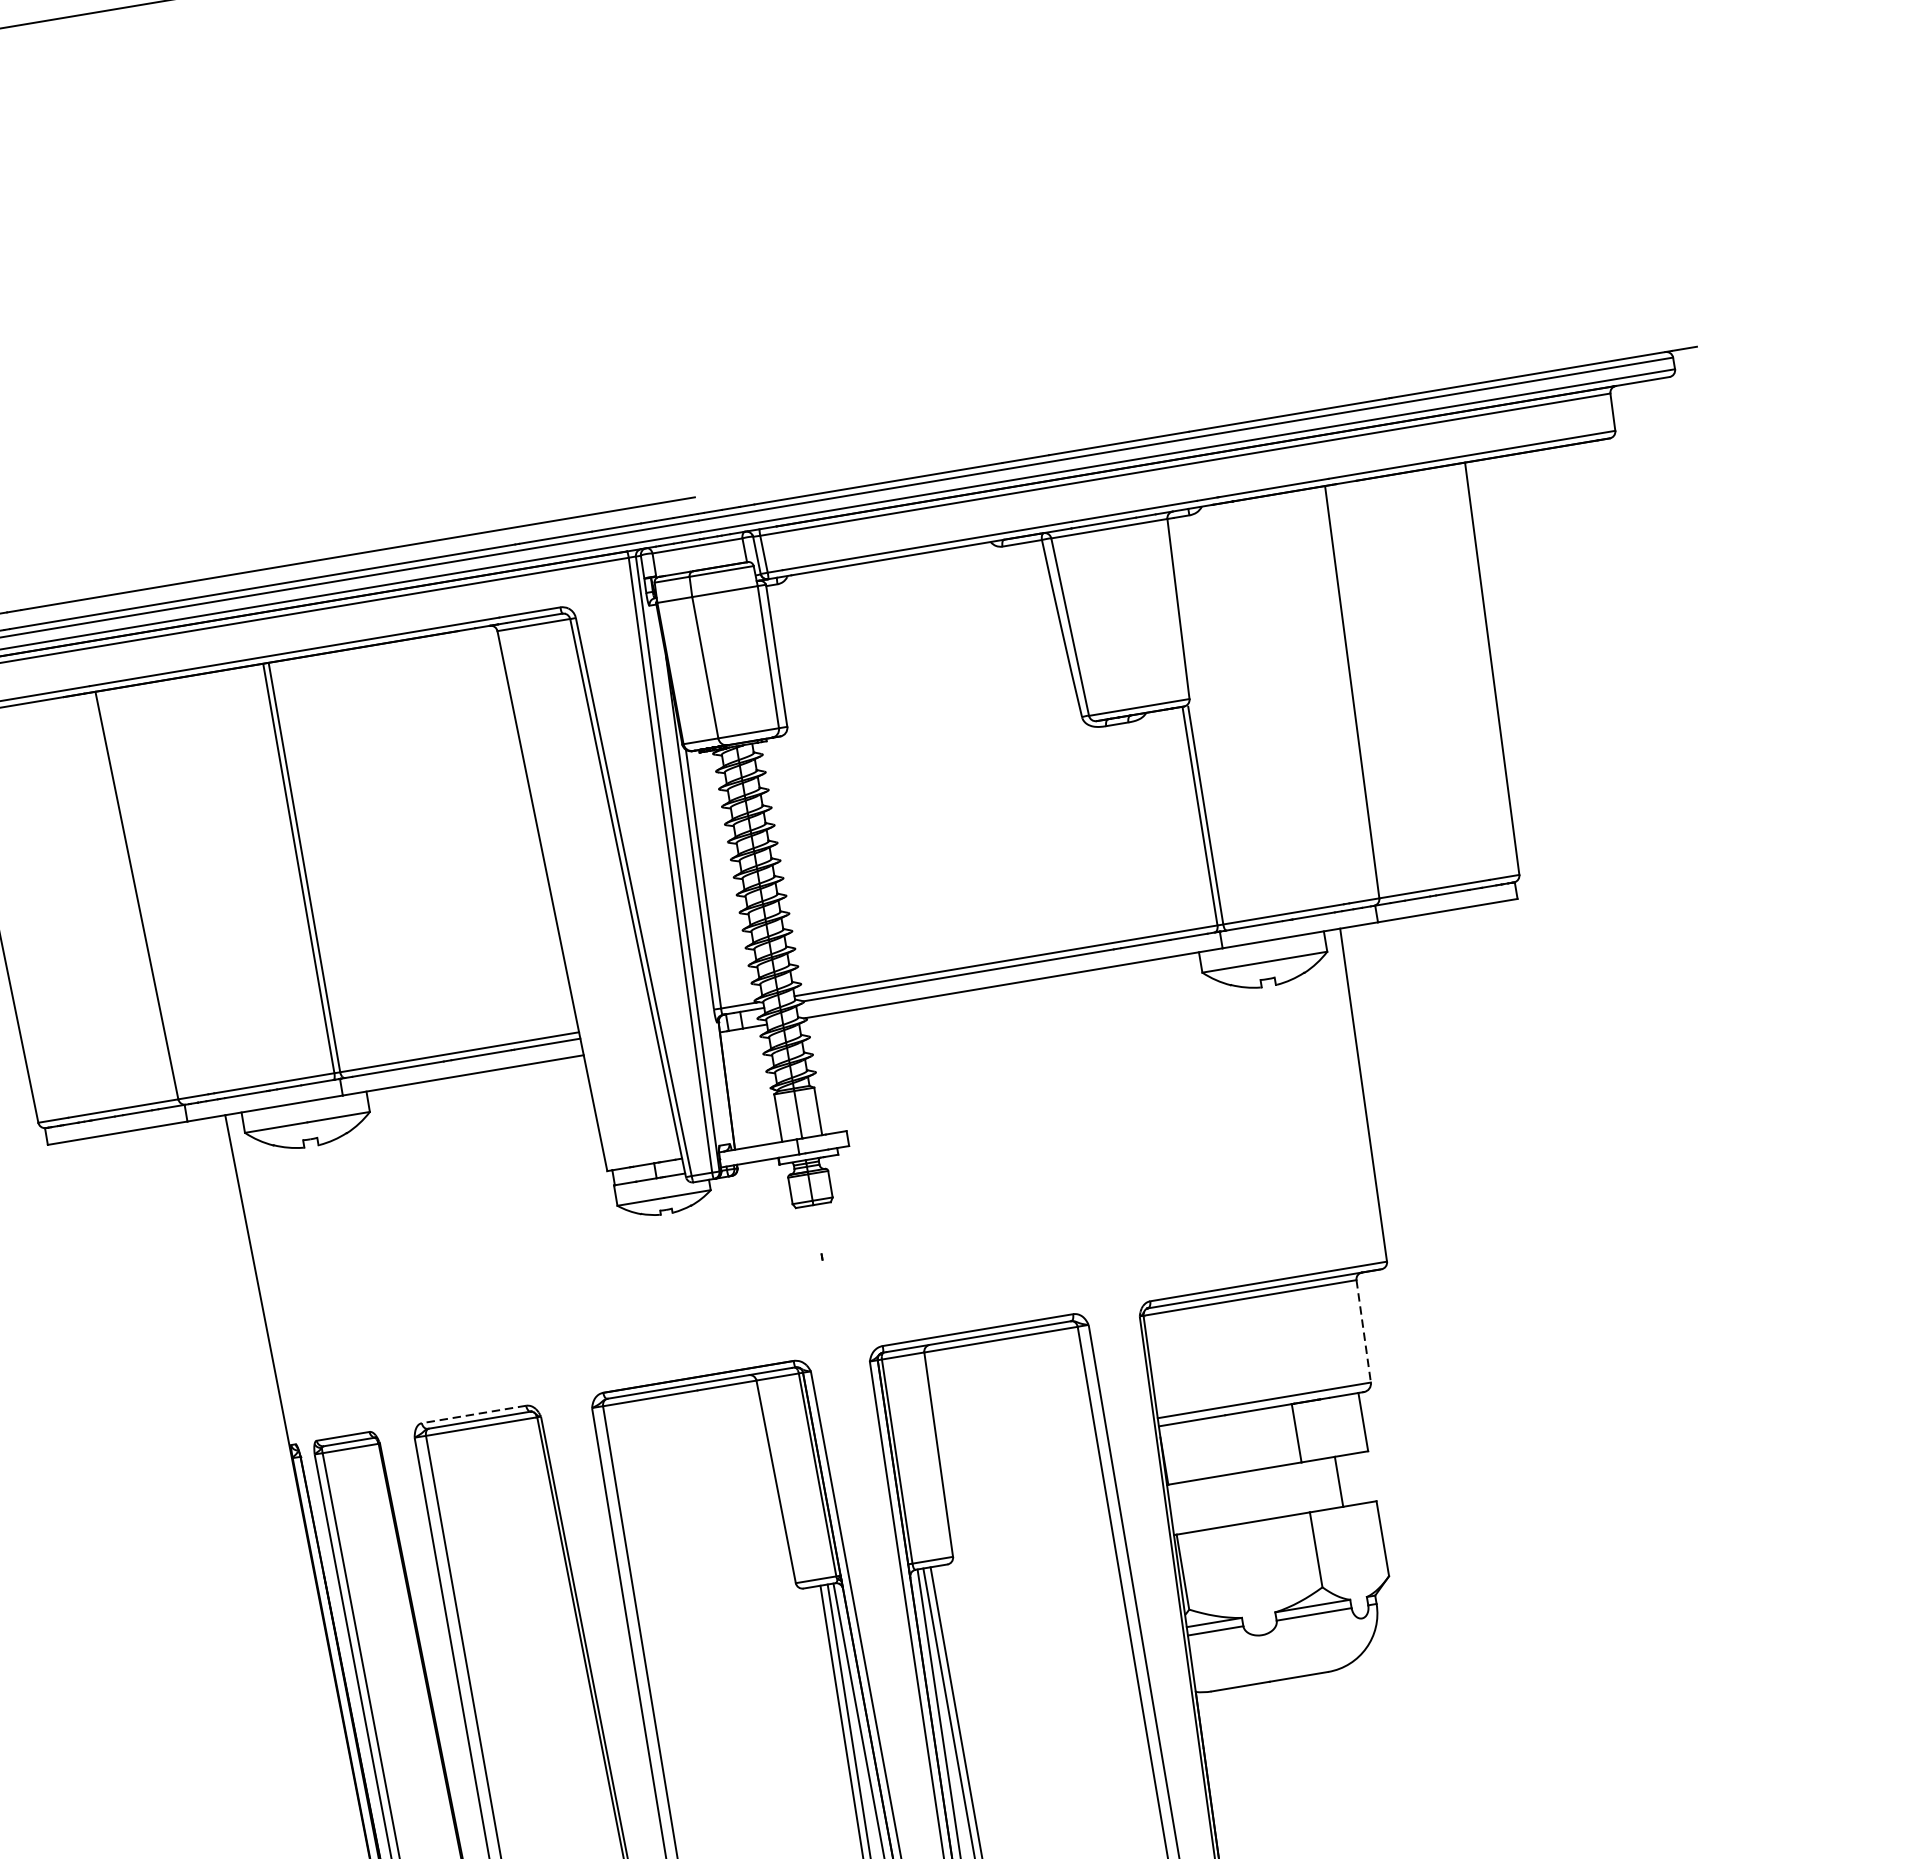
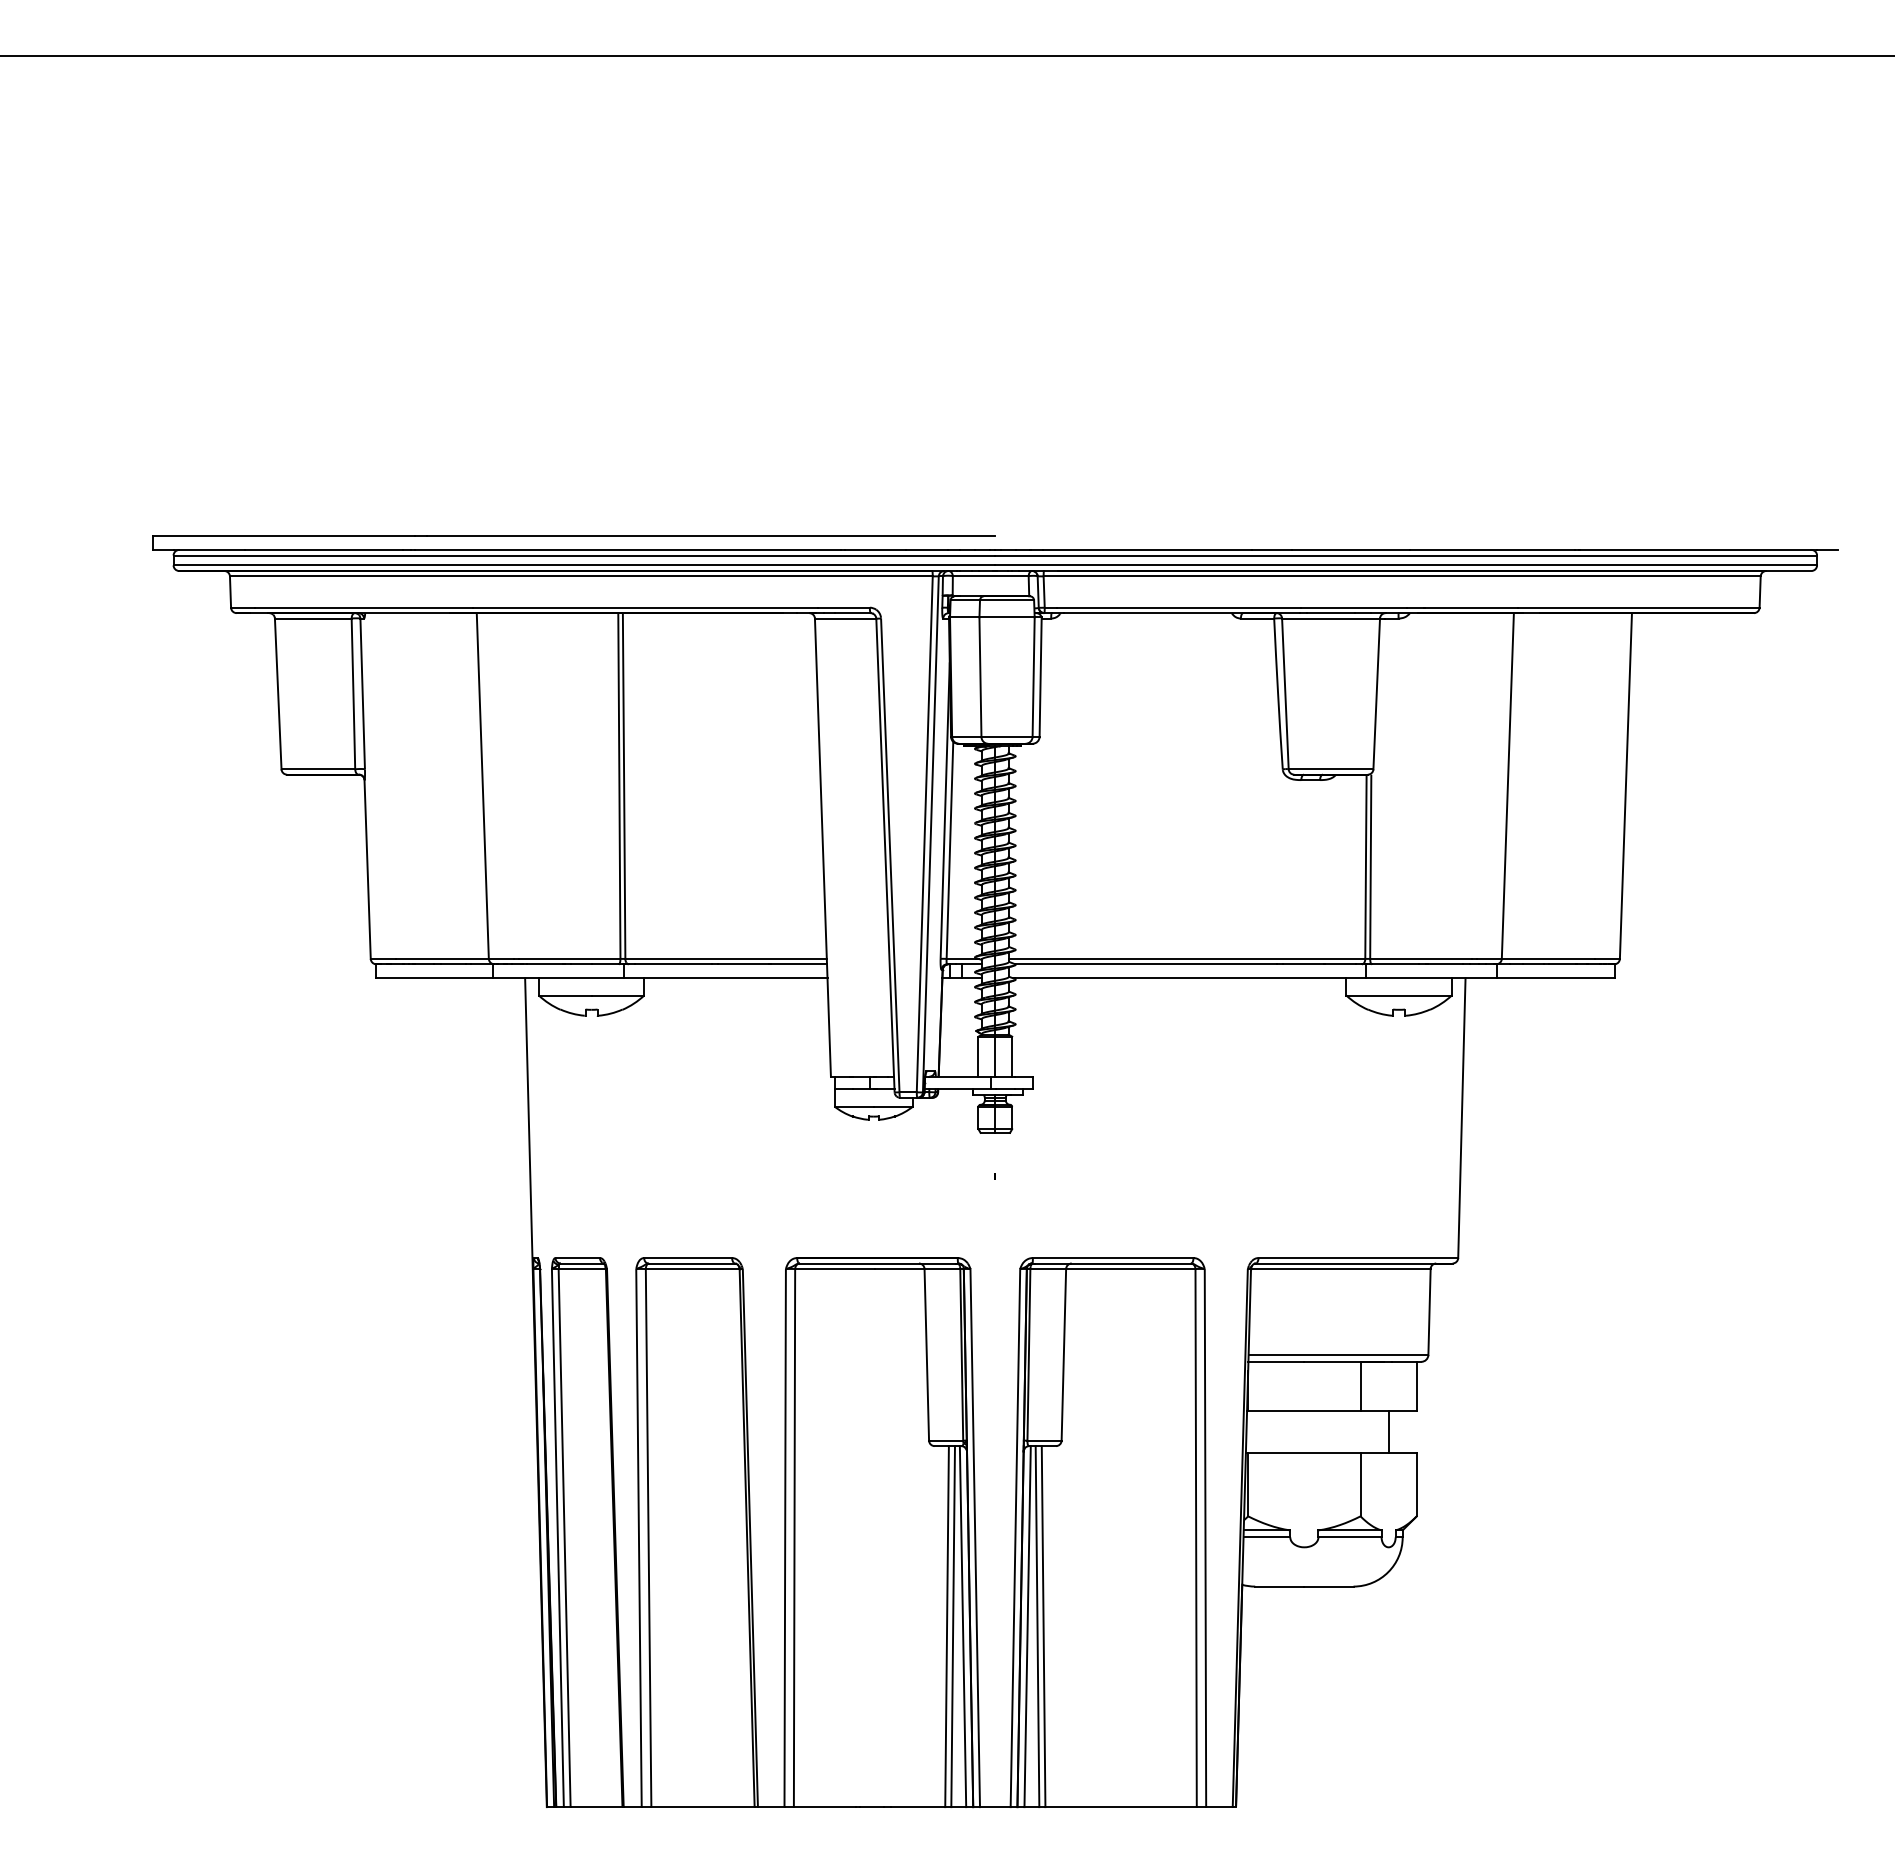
line: (1363, 1331) -> (1429, 1312), dashed -> solid
line: (474, 1414) -> (688, 1258), dashed -> solid

